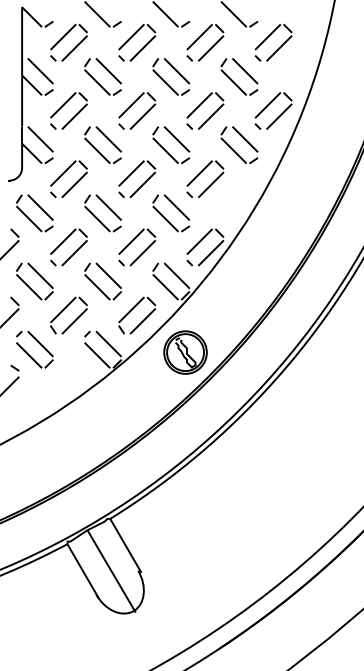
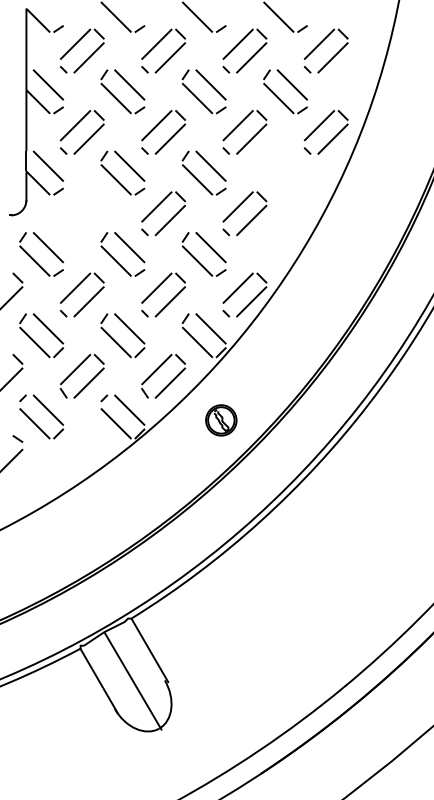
part: (244, 139) -> (291, 166), removed
part: (64, 174) -> (76, 207), removed
part: (185, 352) -> (221, 420), size x0.6

